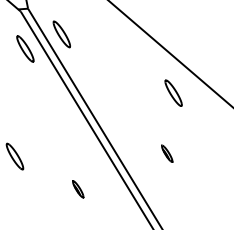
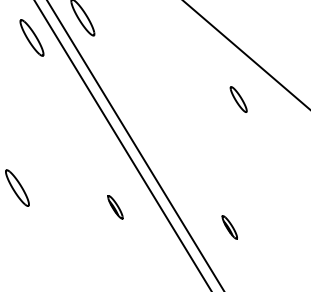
part: (173, 92) -> (238, 98), size x0.7
part: (167, 153) -> (230, 227), moved
part: (78, 189) -> (115, 207), moved

